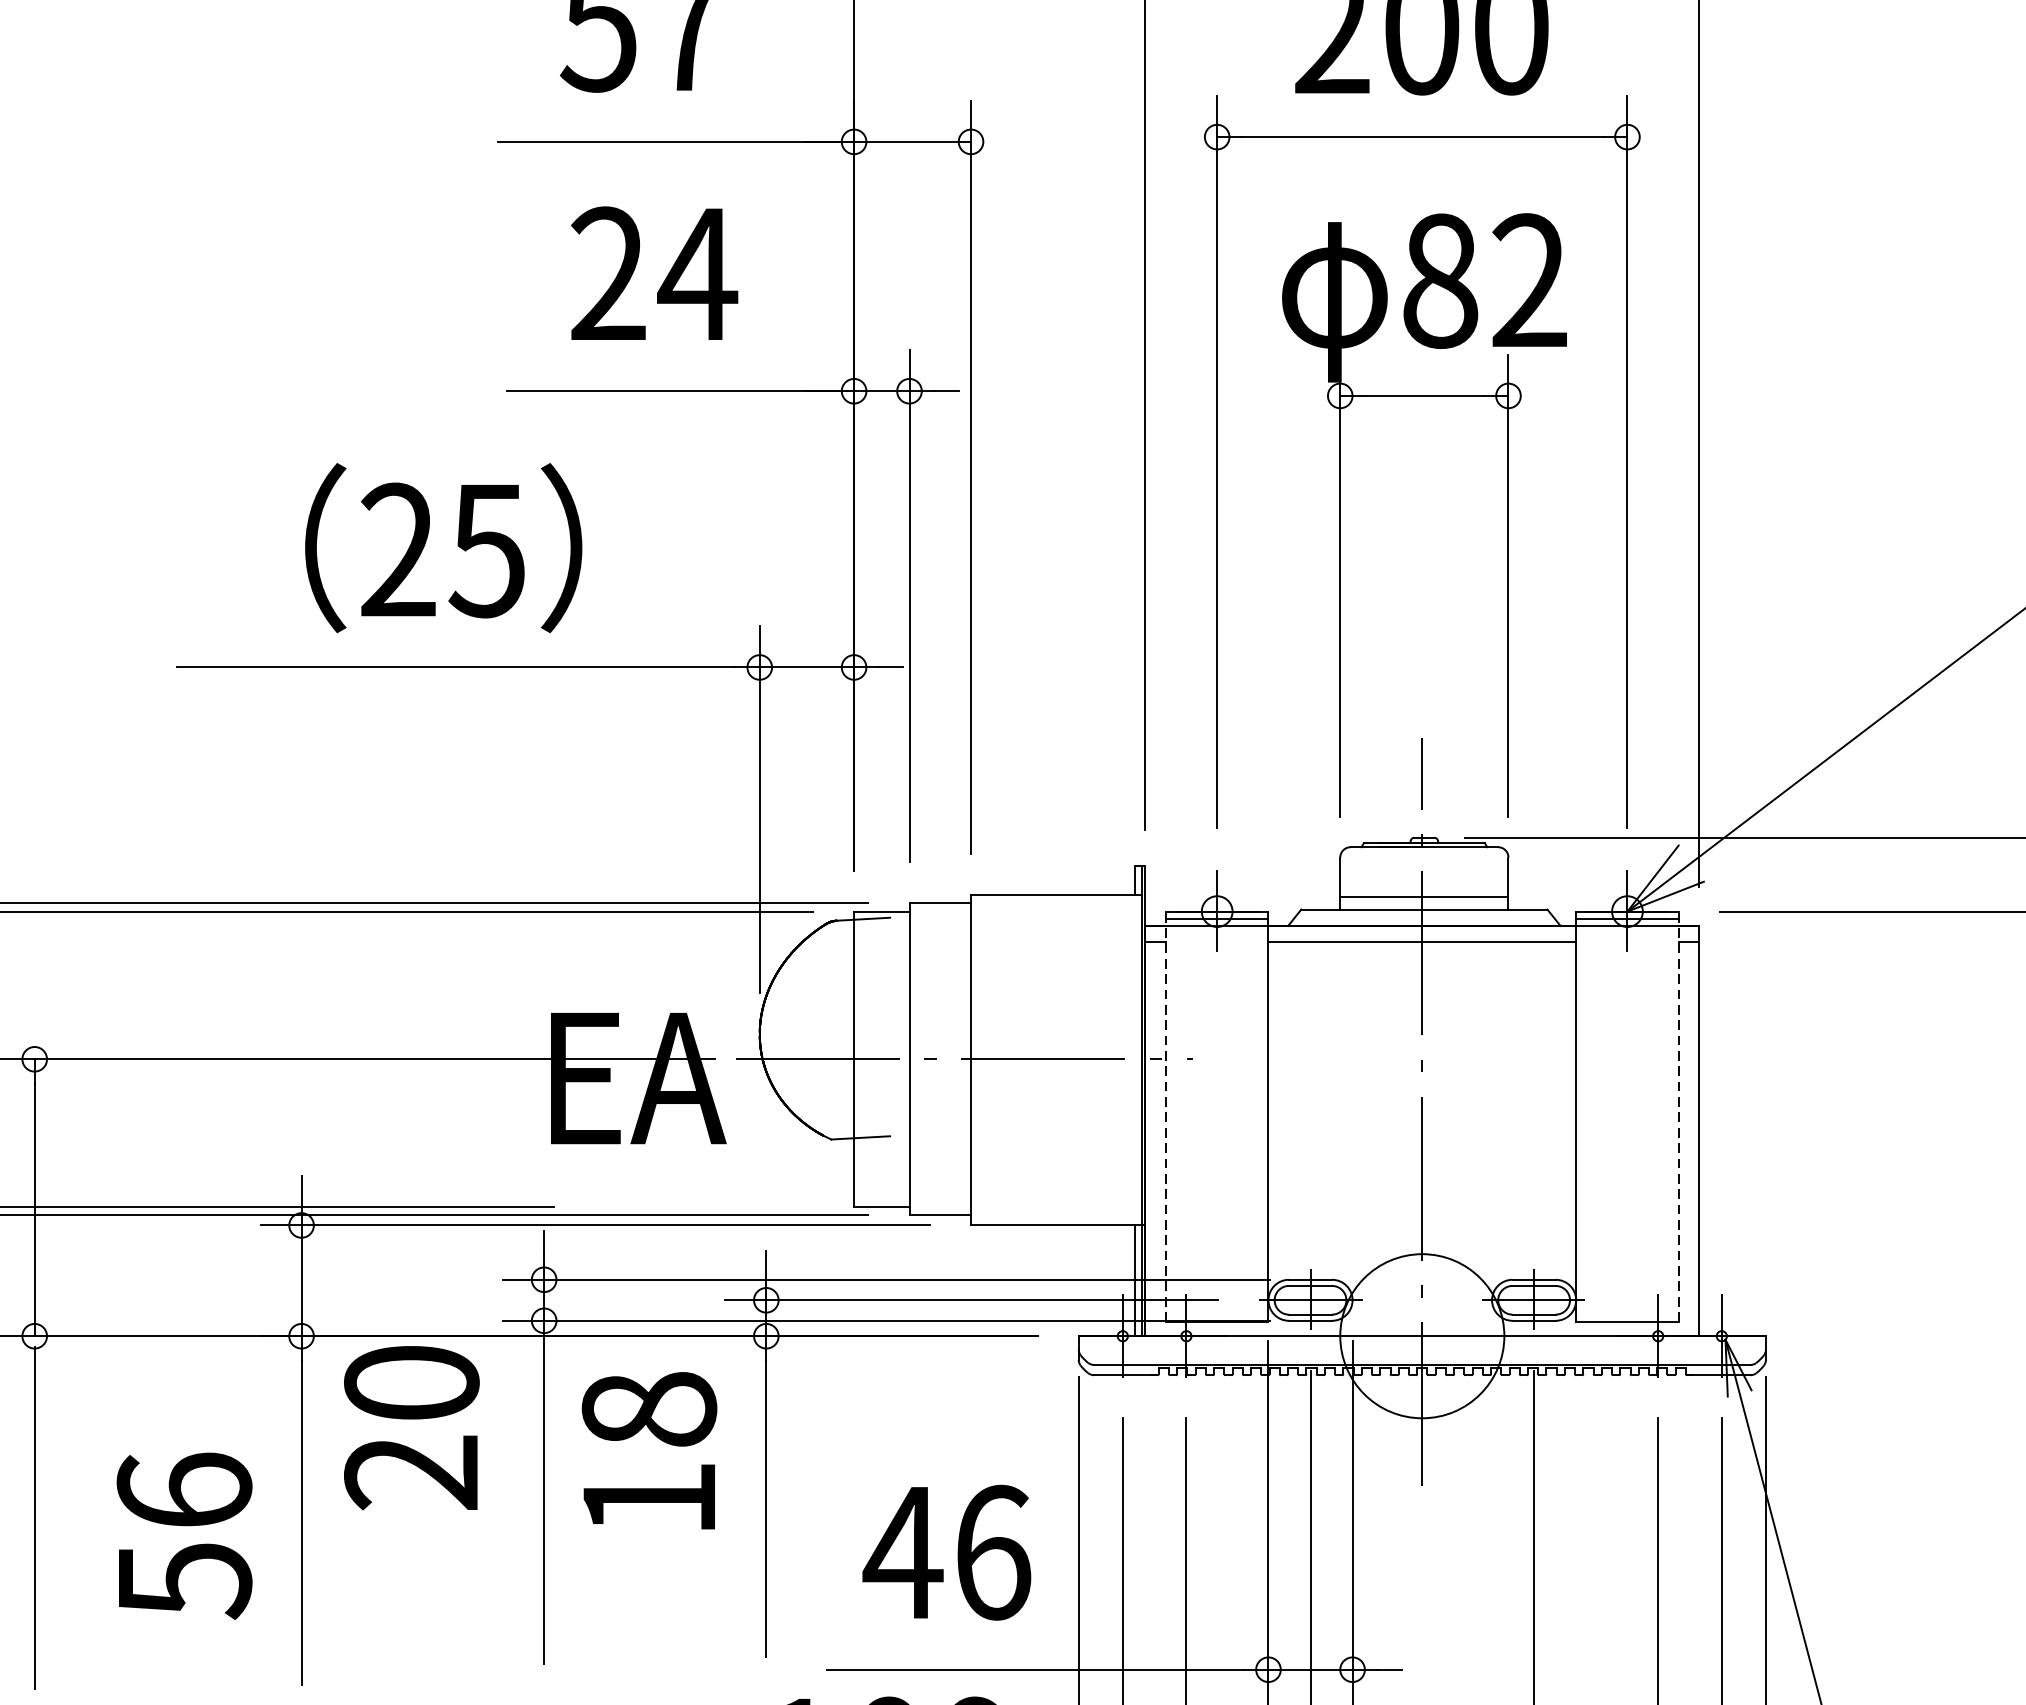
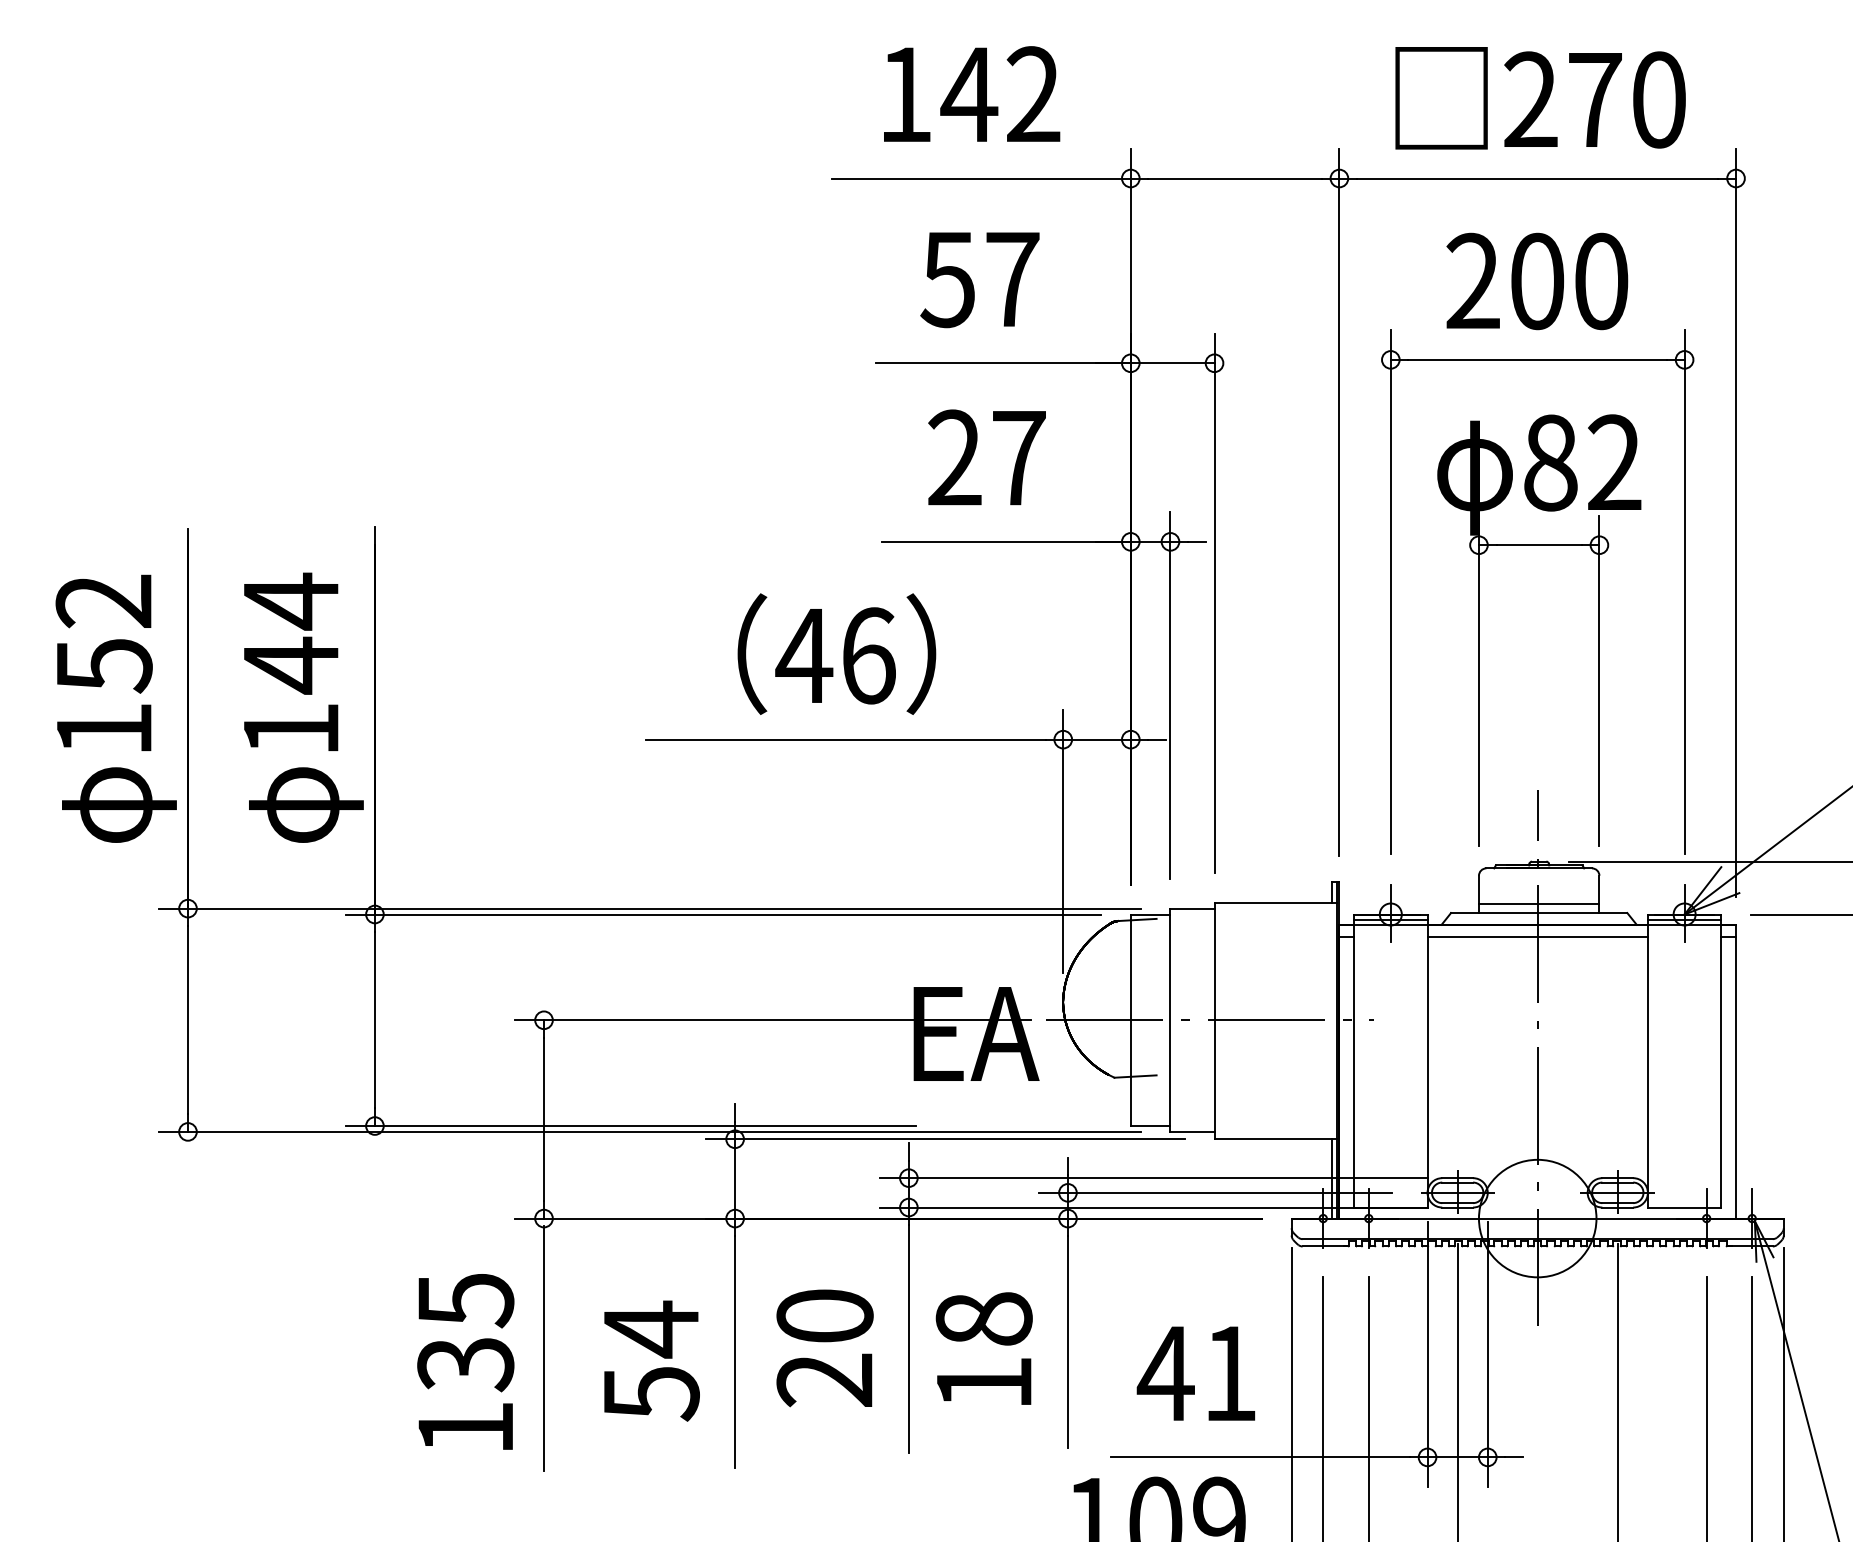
text: (697, 274) -> (1018, 458), 24 -> 27
text: (441, 549) -> (835, 655), 25 -> 46
line: (1166, 1116) -> (1354, 1061), dashed -> solid
line: (1678, 1116) -> (1721, 1061), dashed -> solid
text: (411, 1428) -> (824, 1348), moved
text: (648, 1450) -> (983, 1348), moved
text: (183, 1491) -> (650, 1329), 56 -> 54
text: (994, 1552) -> (1231, 1373), 46 -> 41

